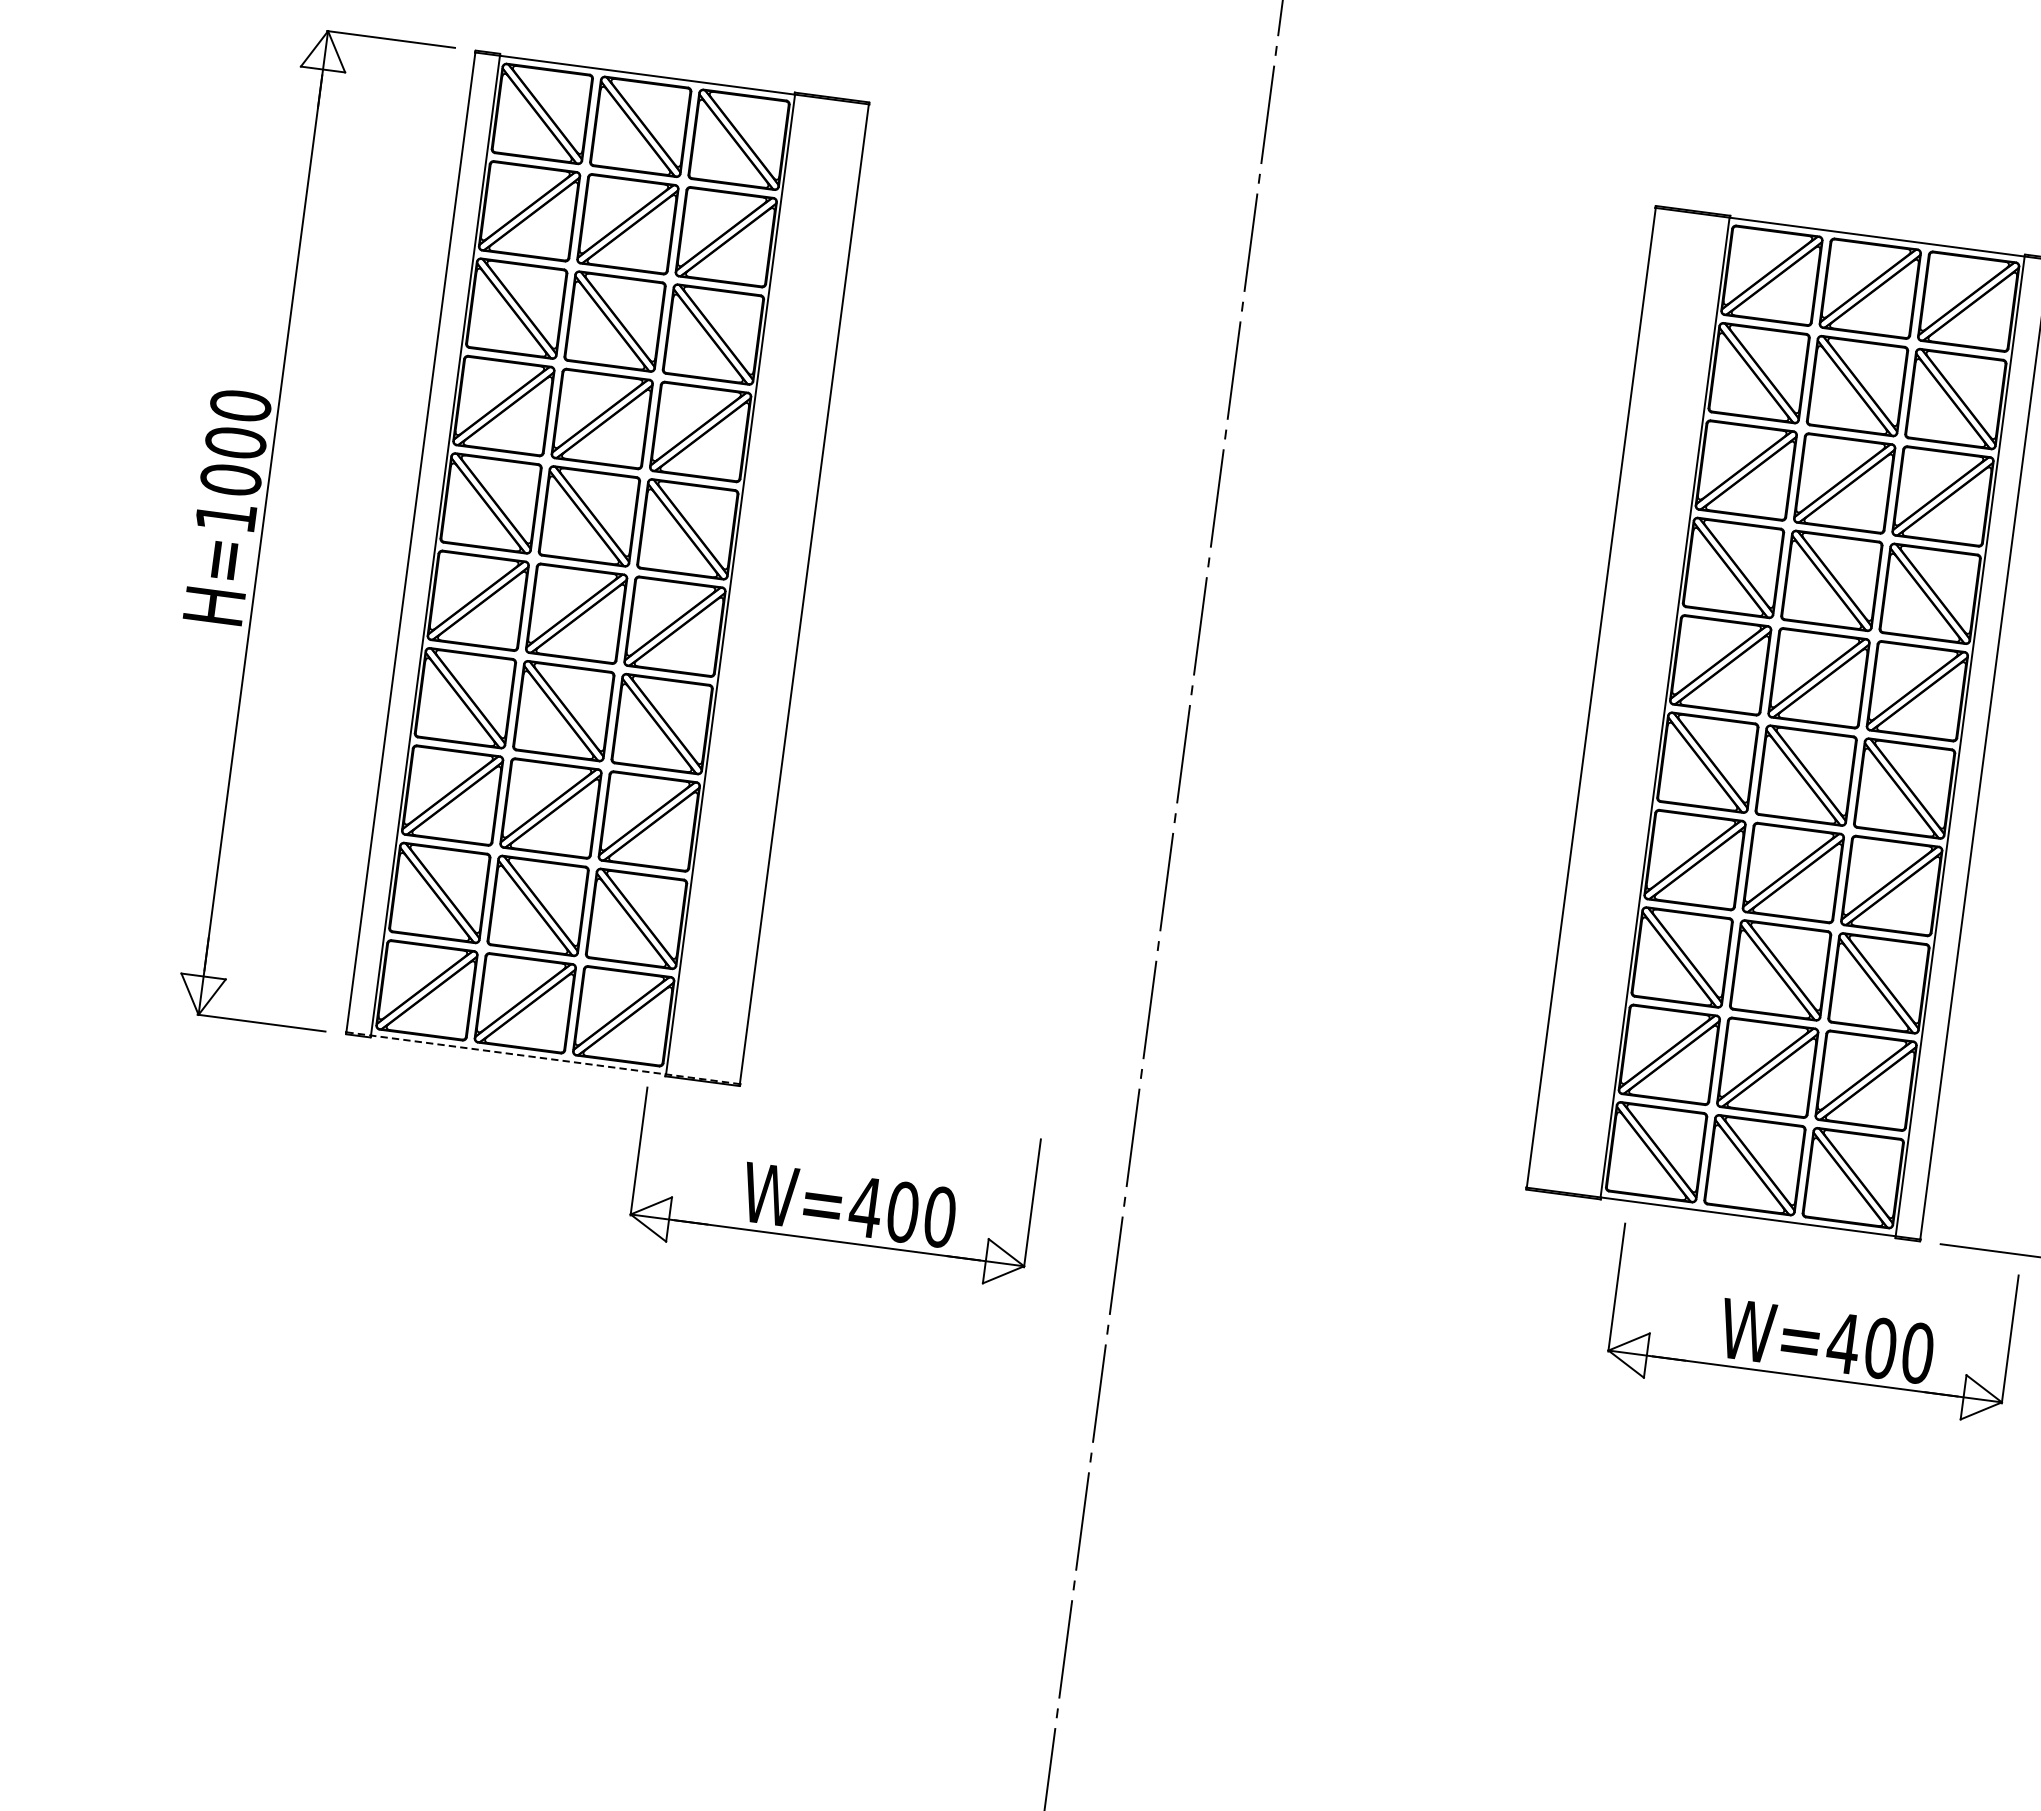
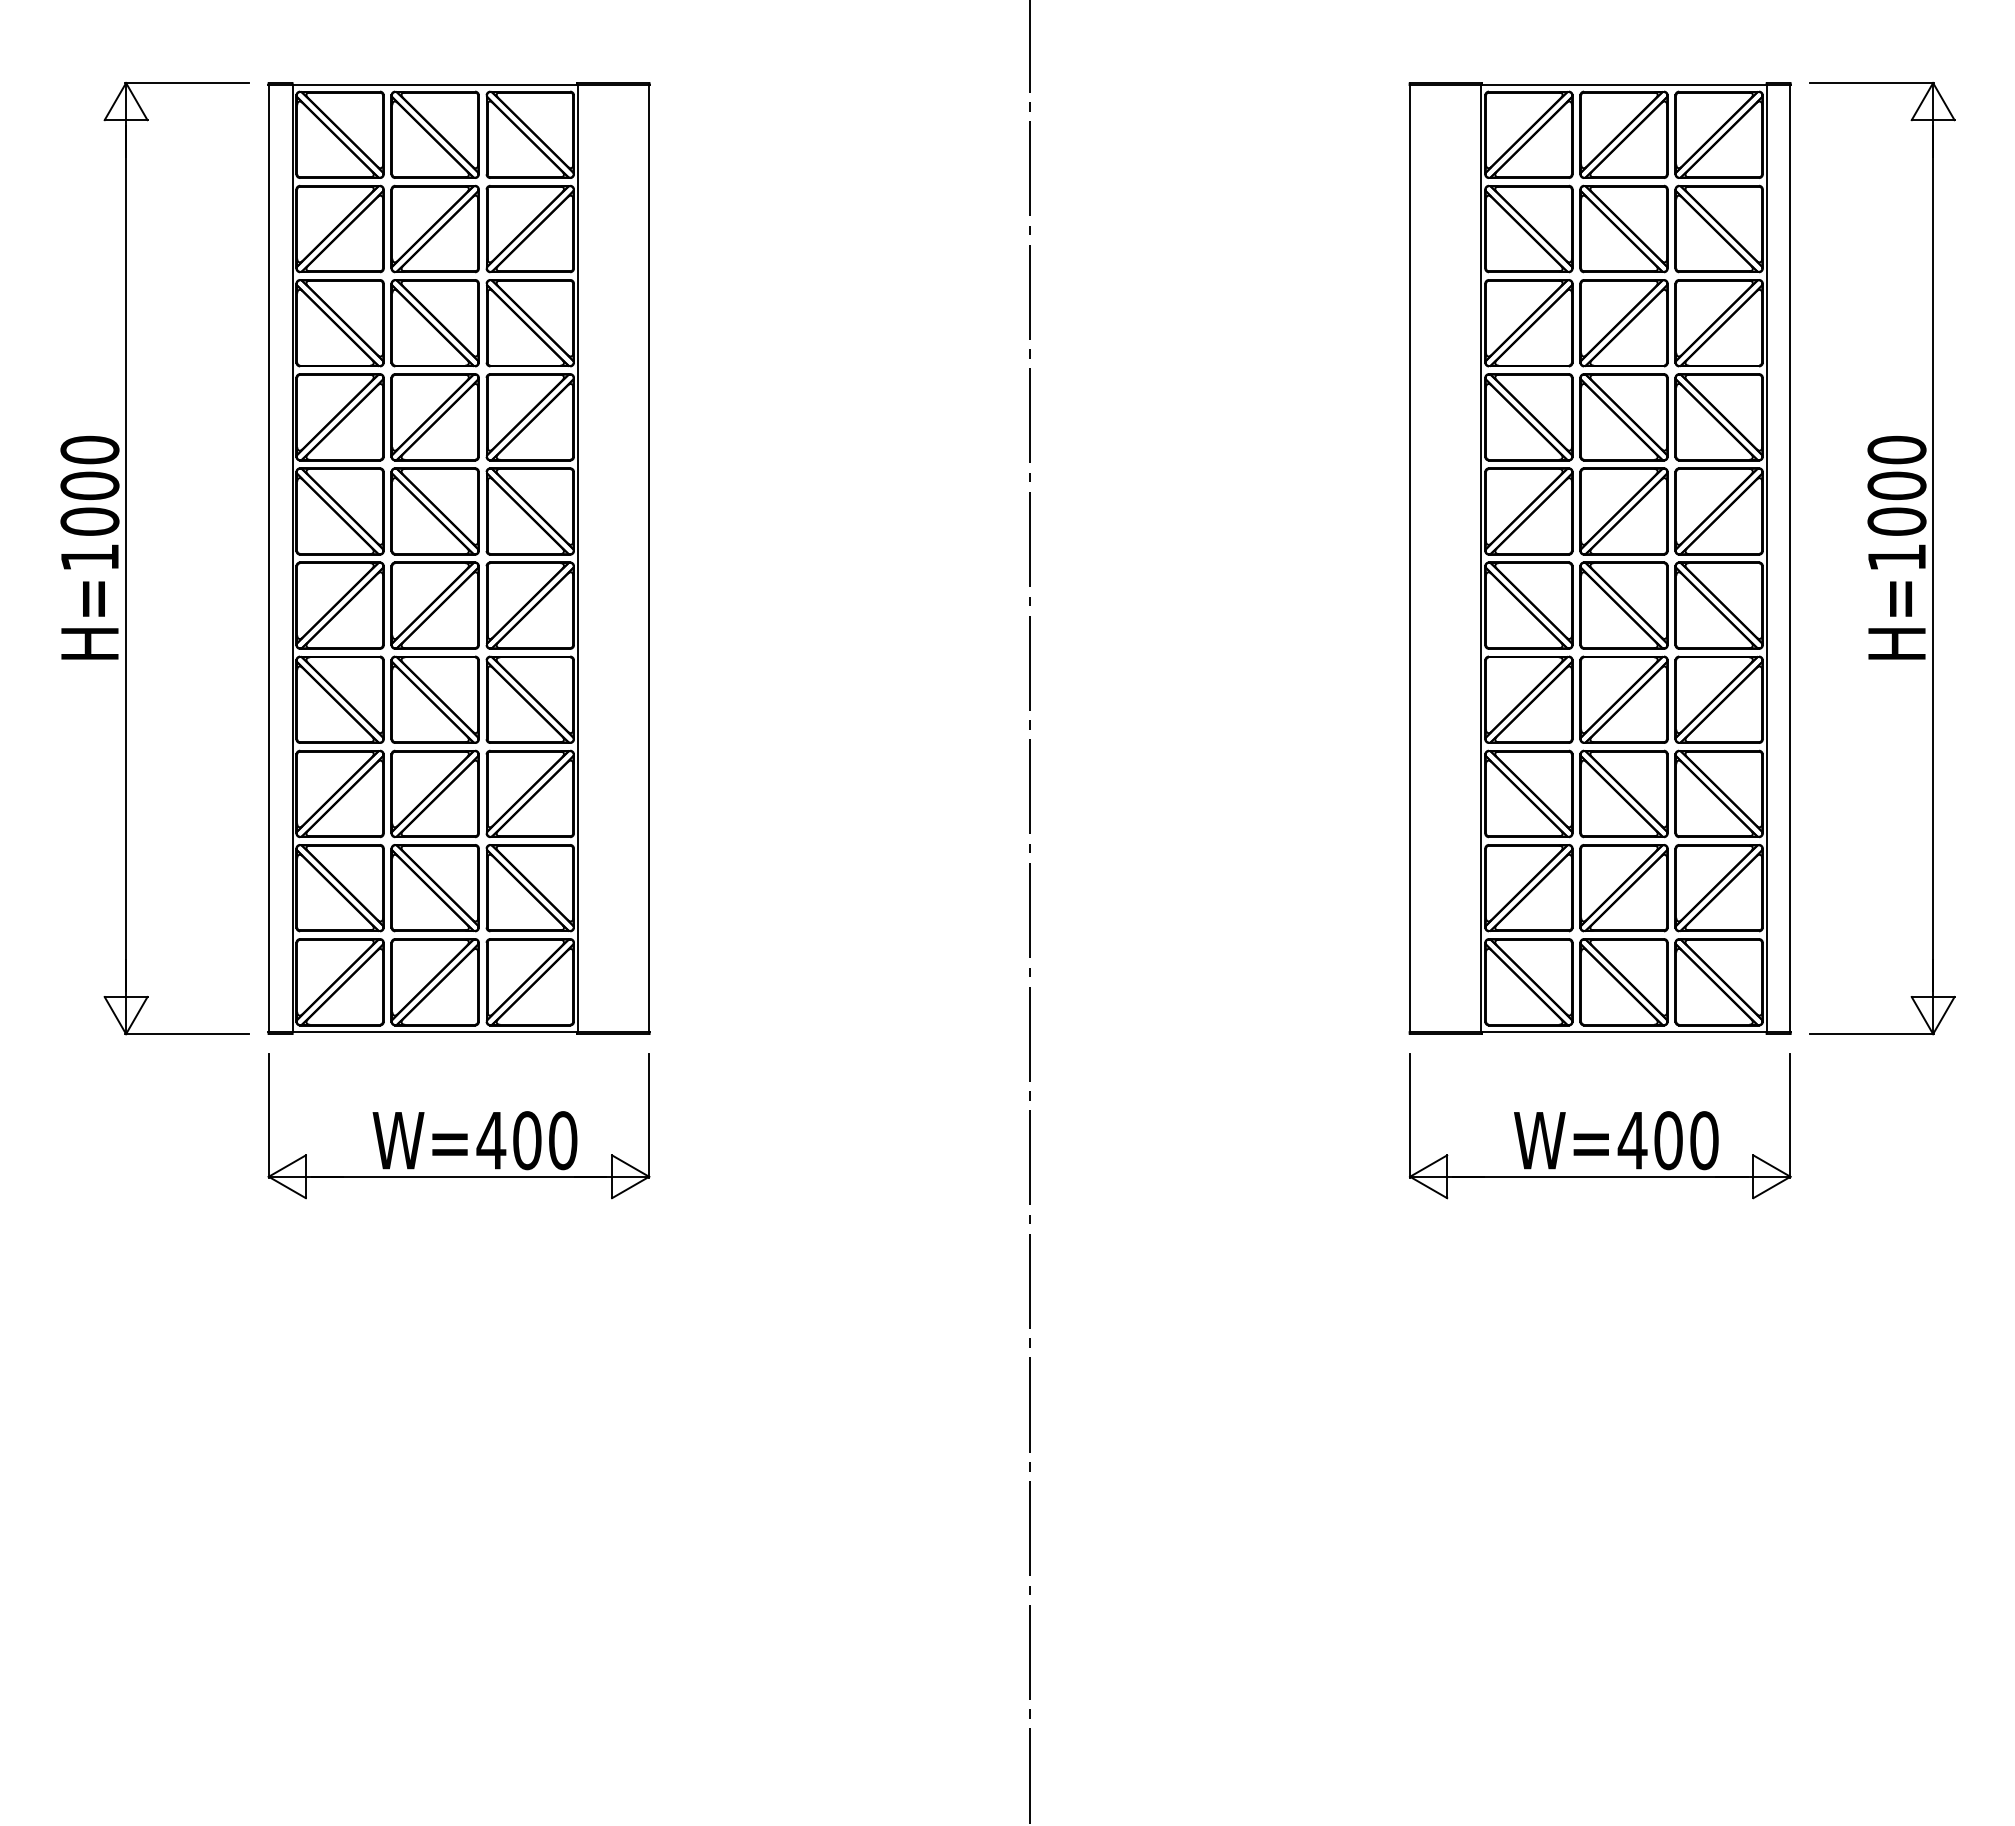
line: (543, 1058) -> (459, 1032), dashed -> solid
part: (832, 1195) -> (458, 1133), moved
part: (1811, 1331) -> (1600, 1133), moved

